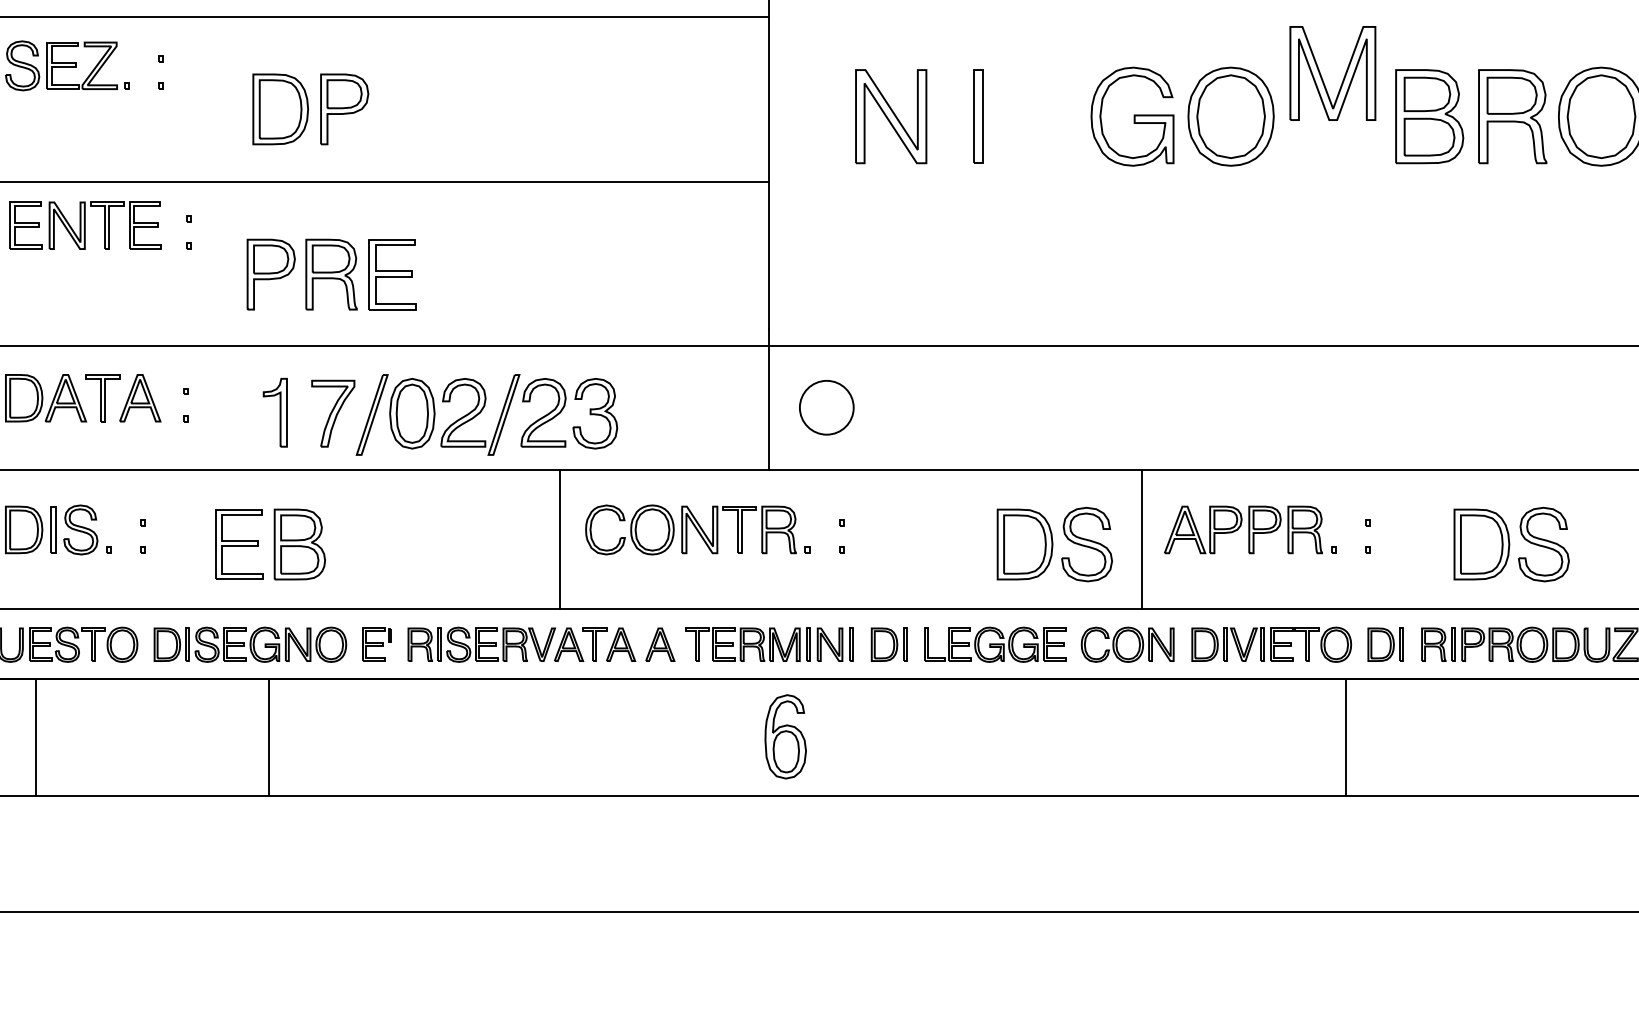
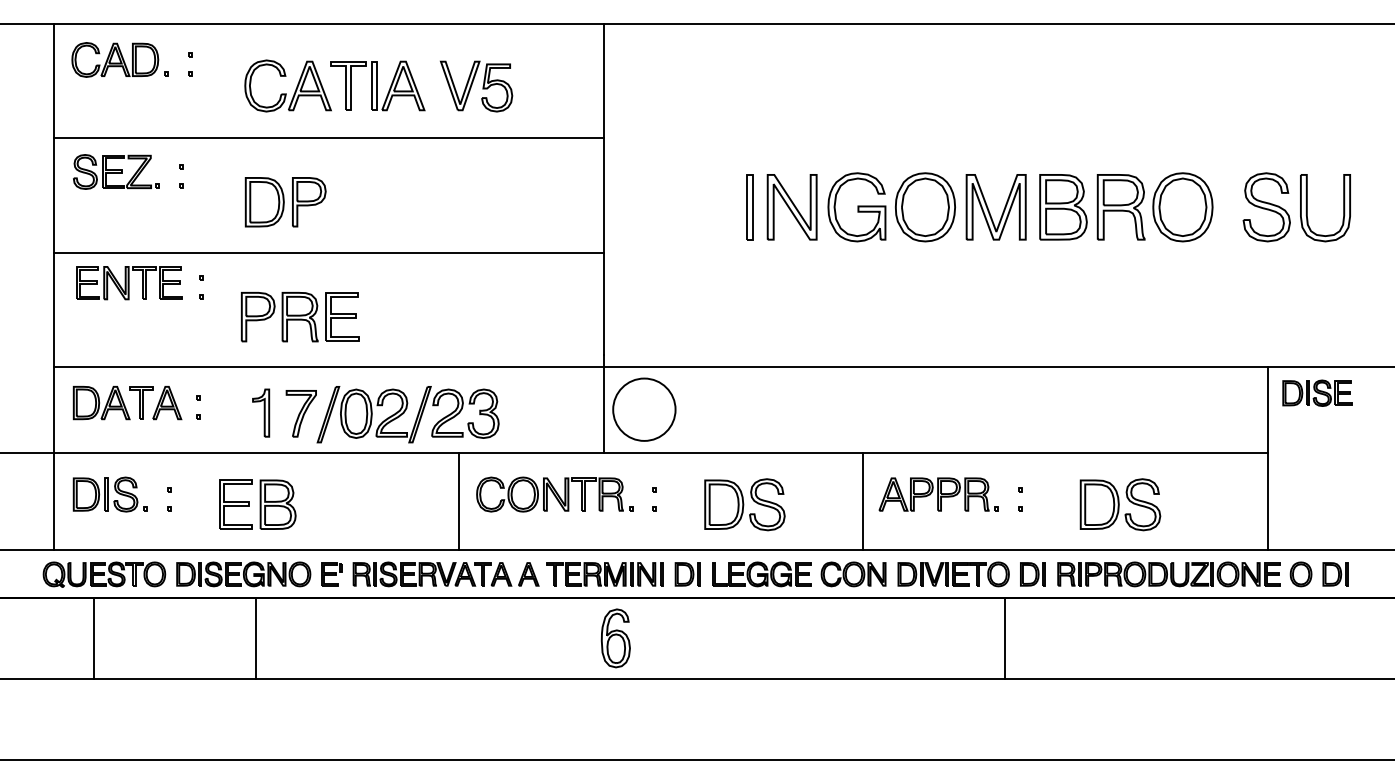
part: (1323, 78) -> (989, 210), moved
part: (890, 116) -> (791, 207), moved
circle: (826, 407) -> (644, 409), size x1.67
part: (1054, 544) -> (744, 504), moved

